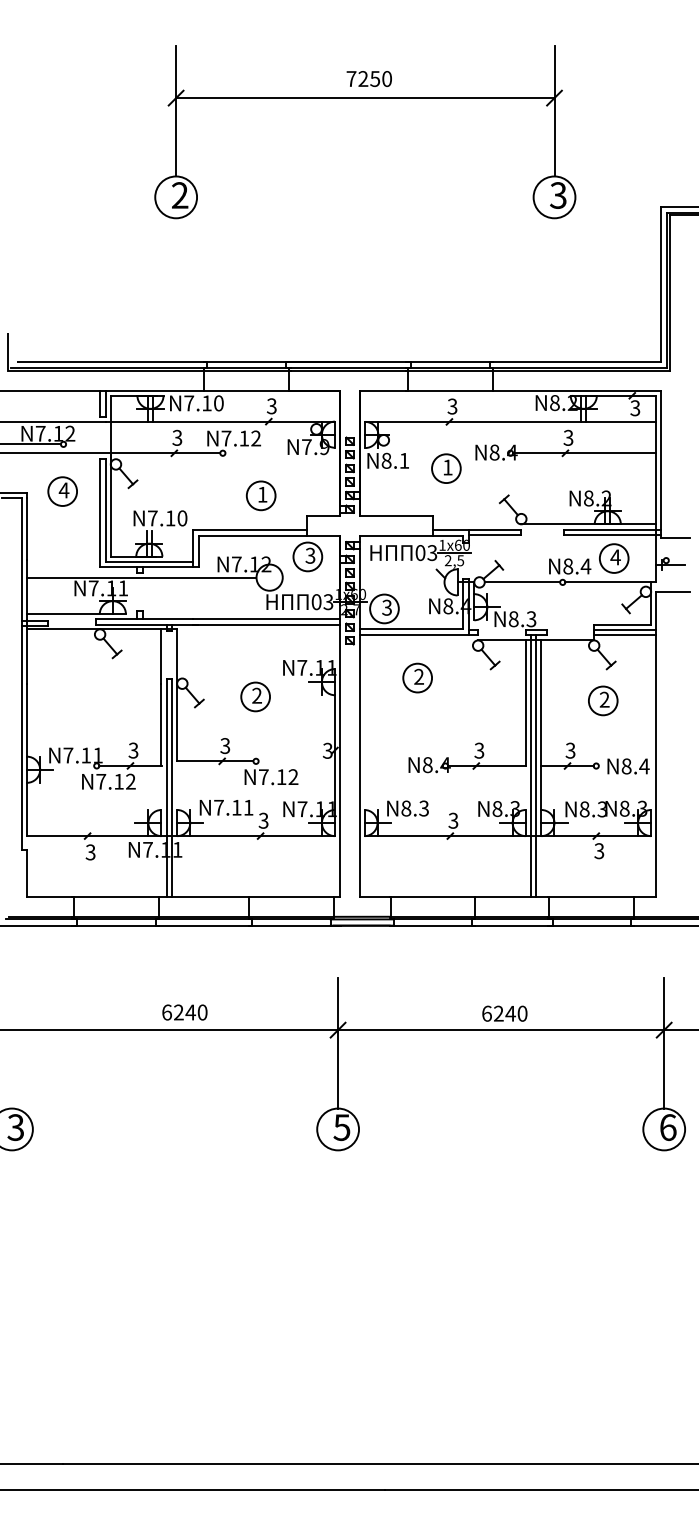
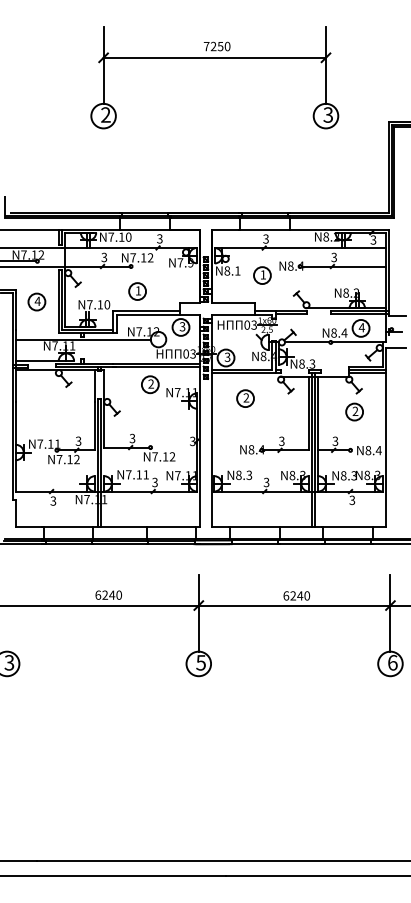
part: (61, 490) -> (36, 301), moved
part: (261, 495) -> (137, 291), moved
part: (255, 696) -> (150, 384), moved

